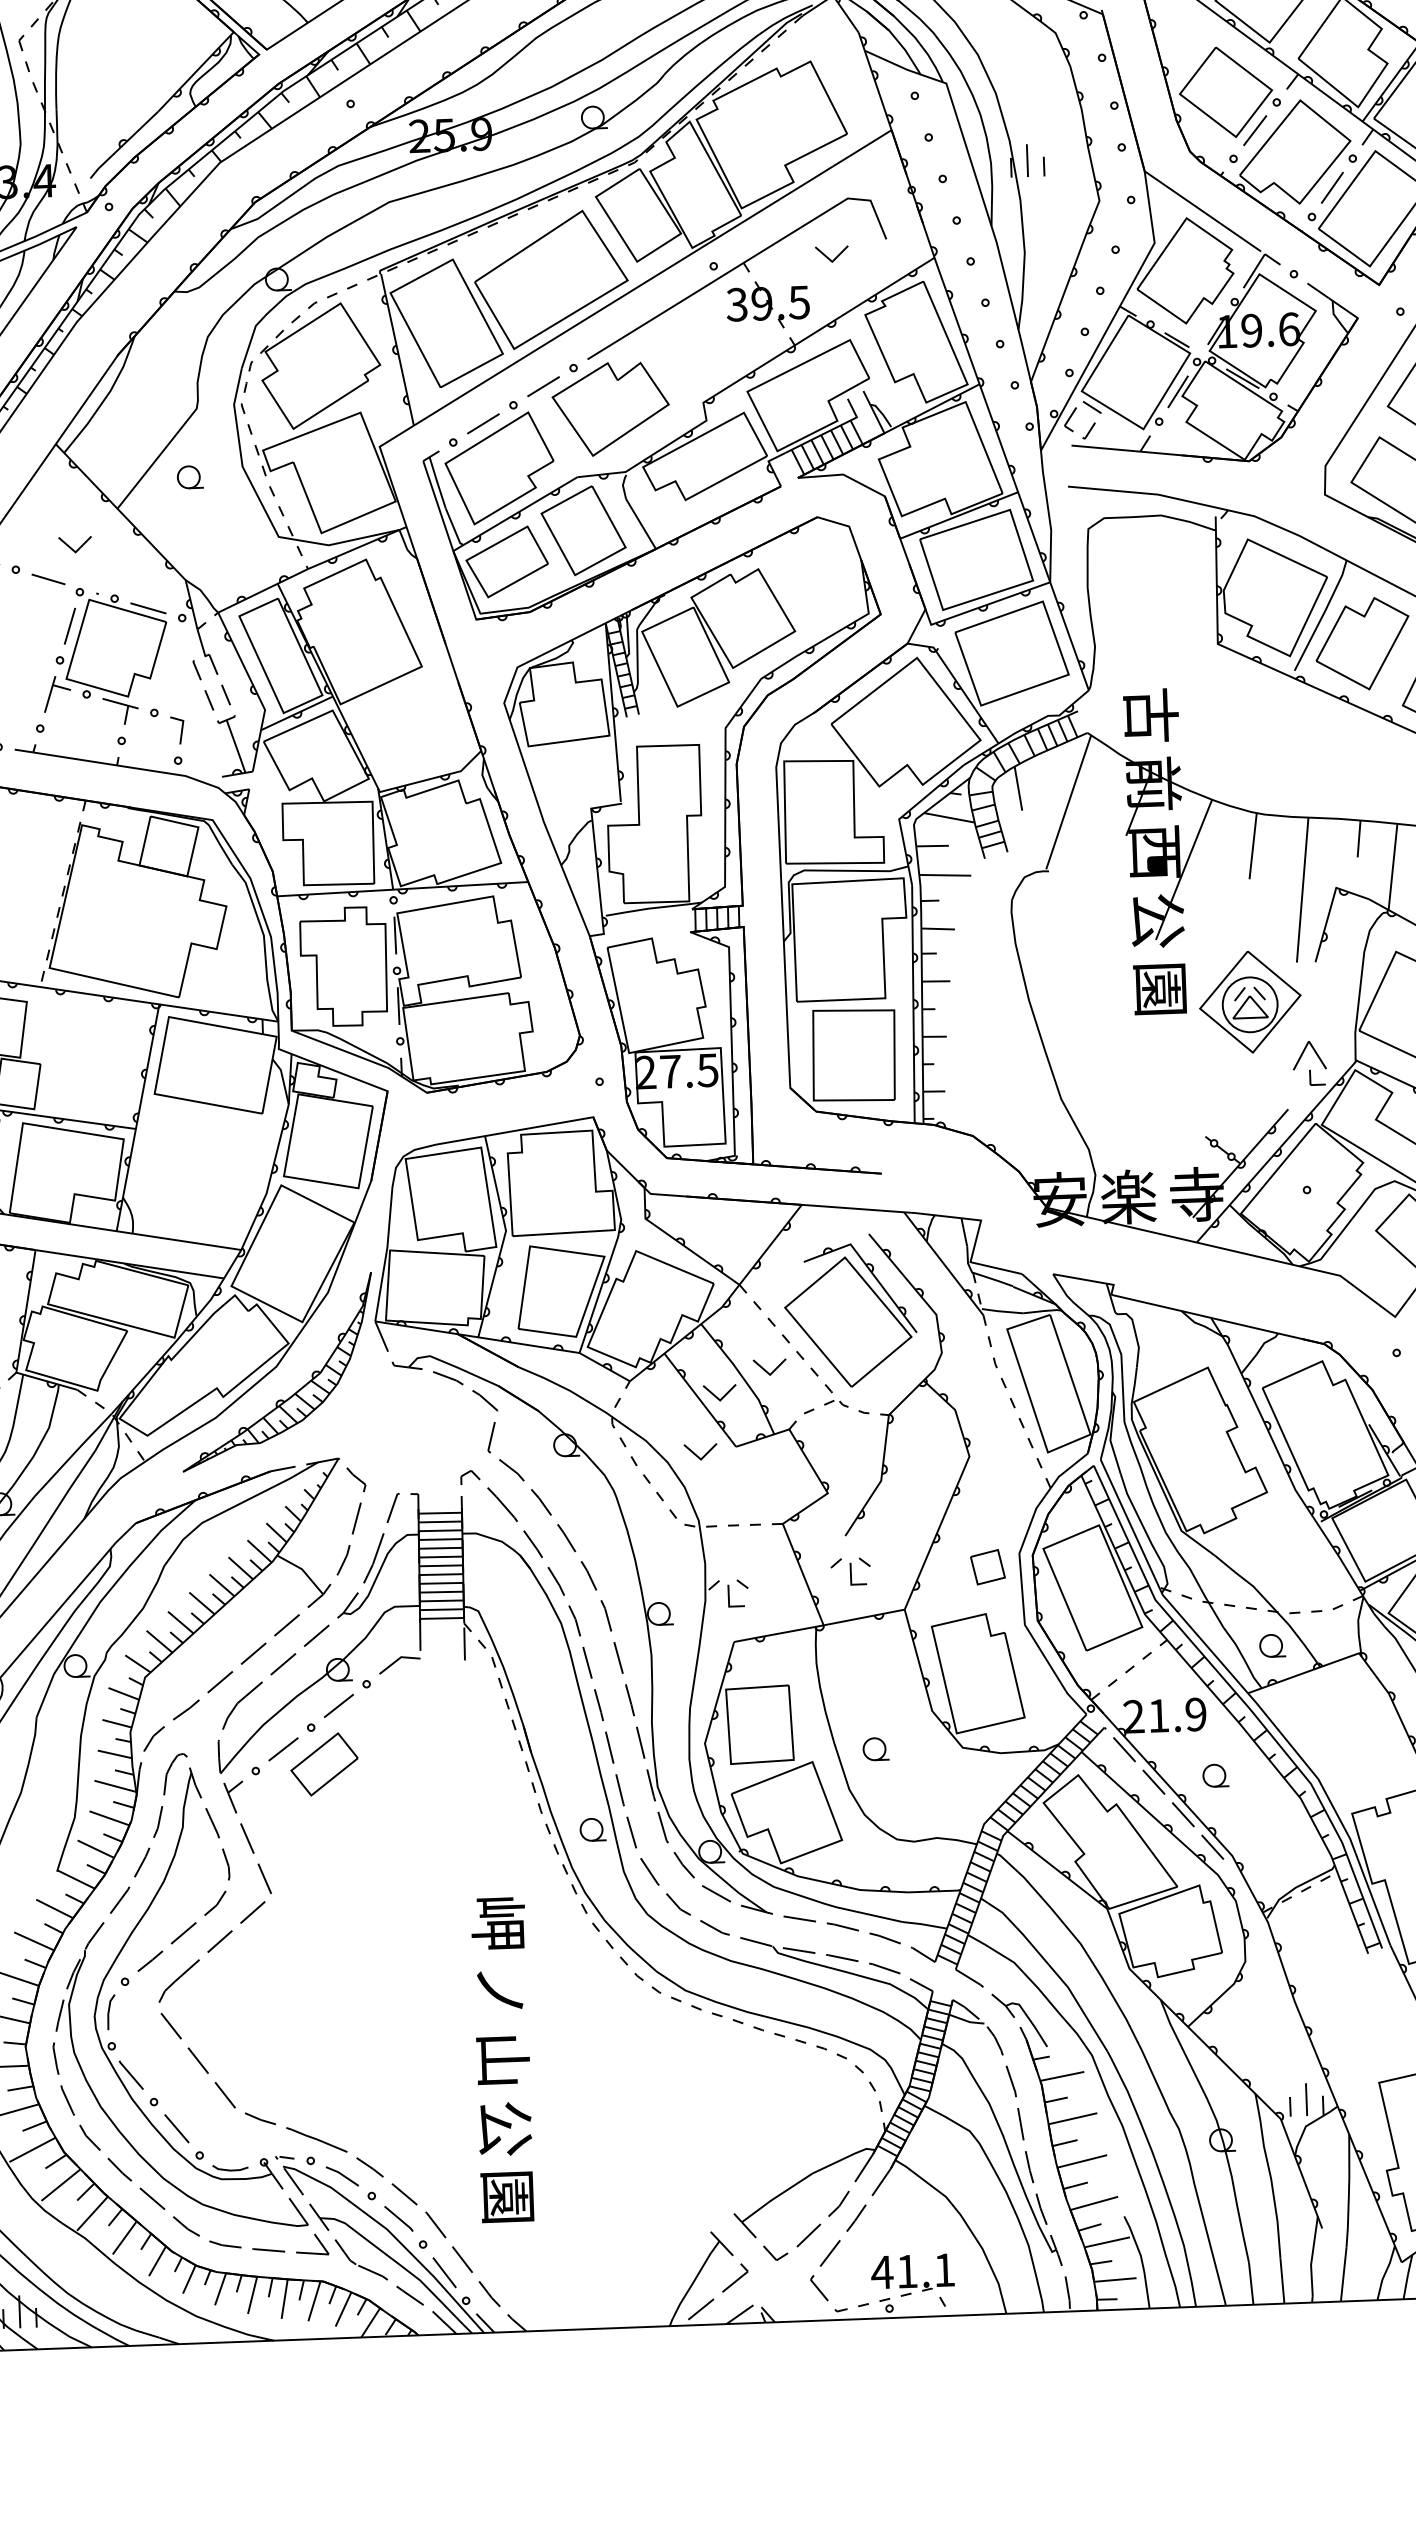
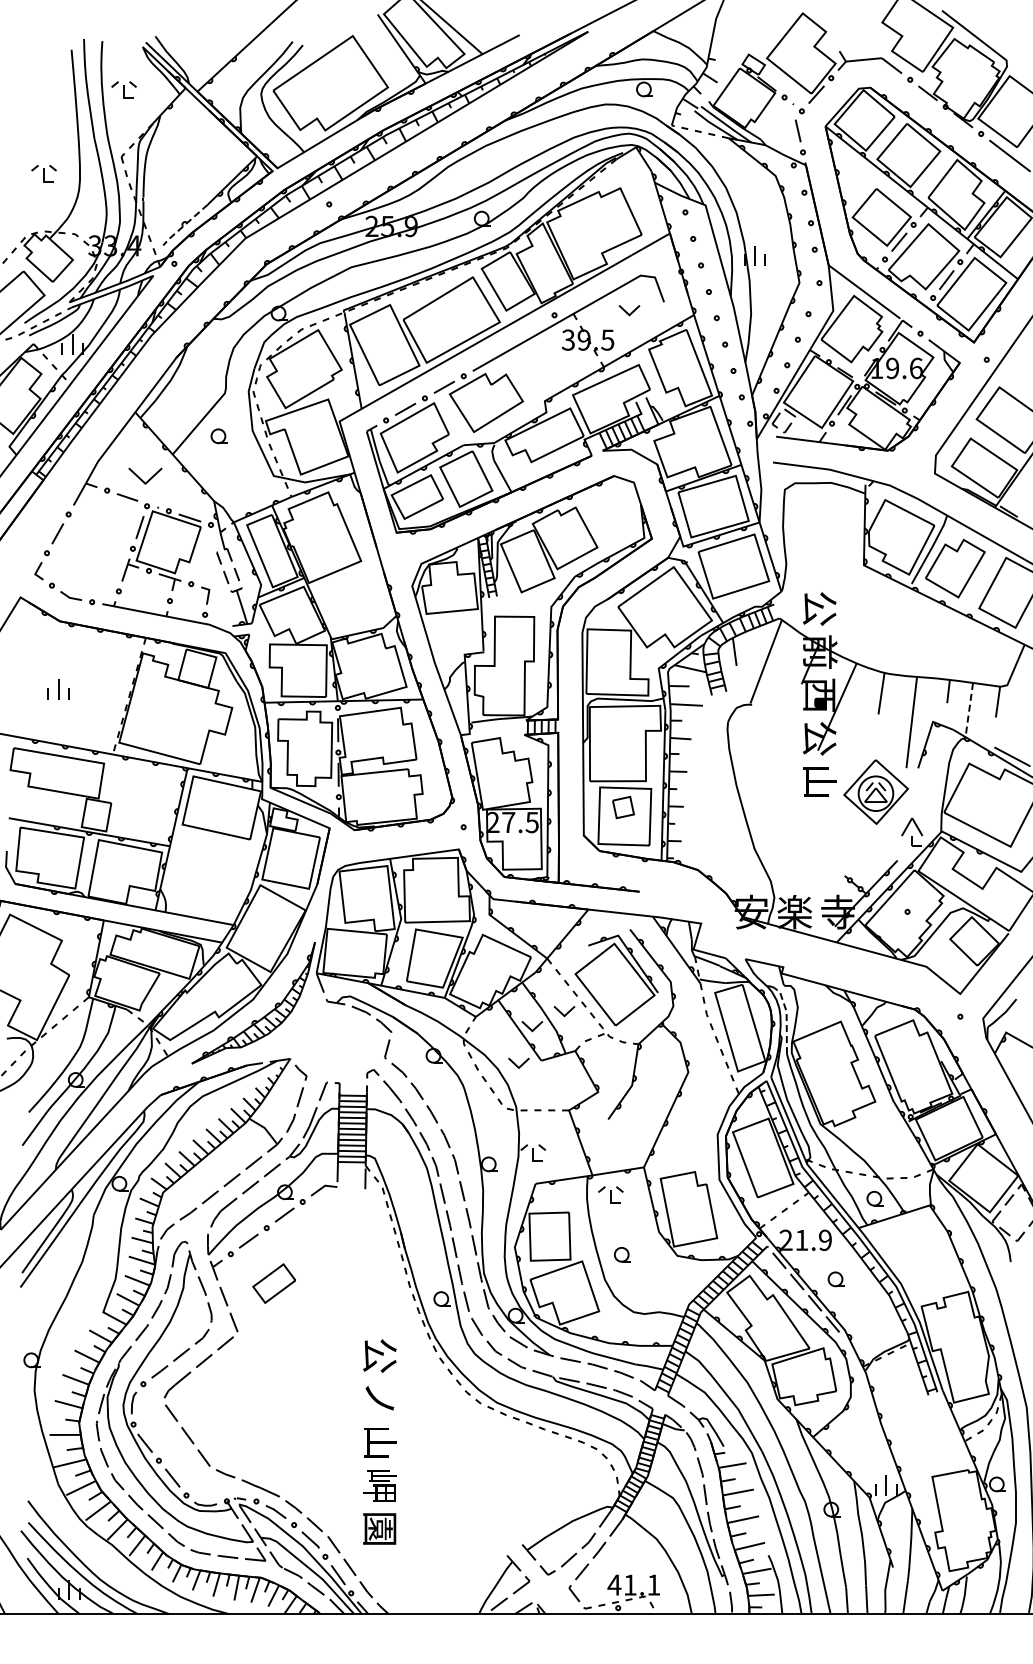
line: (122, 145) -> (184, 225), solid -> dashed
part: (74, 545) -> (144, 476), size x1.6
text: (1151, 714) -> (820, 608), 古 -> 公
line: (1393, 867) -> (969, 710), solid -> dashed
text: (1160, 988) -> (819, 781), 園 -> 山
line: (1121, 1364) -> (786, 1017), solid -> dashed
part: (987, 1567) -> (623, 807), moved
part: (850, 1570) -> (610, 1194), moved
part: (323, 1764) -> (273, 1283), moved
text: (497, 1922) -> (379, 1355), 岬 -> 公
text: (504, 2128) -> (379, 1485), 公 -> 岬

